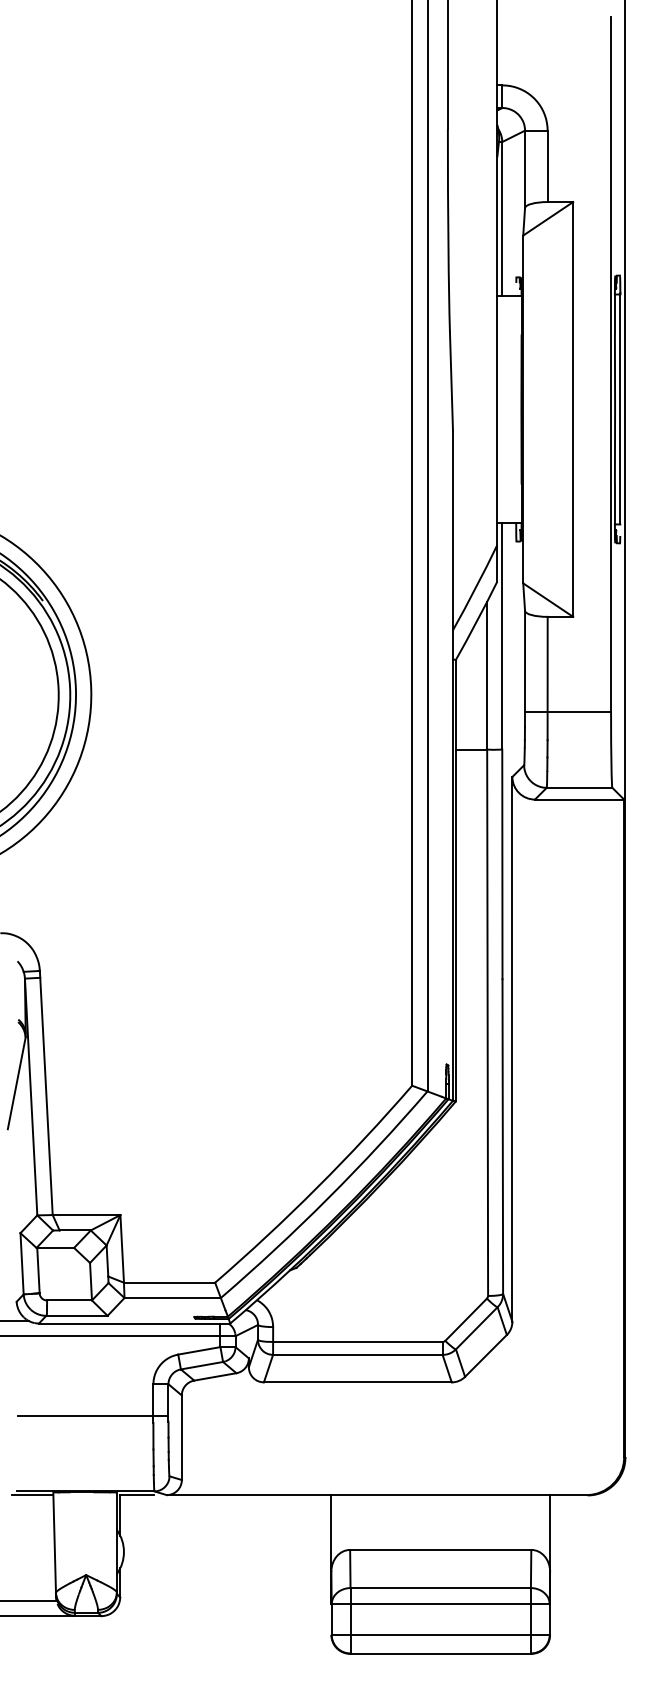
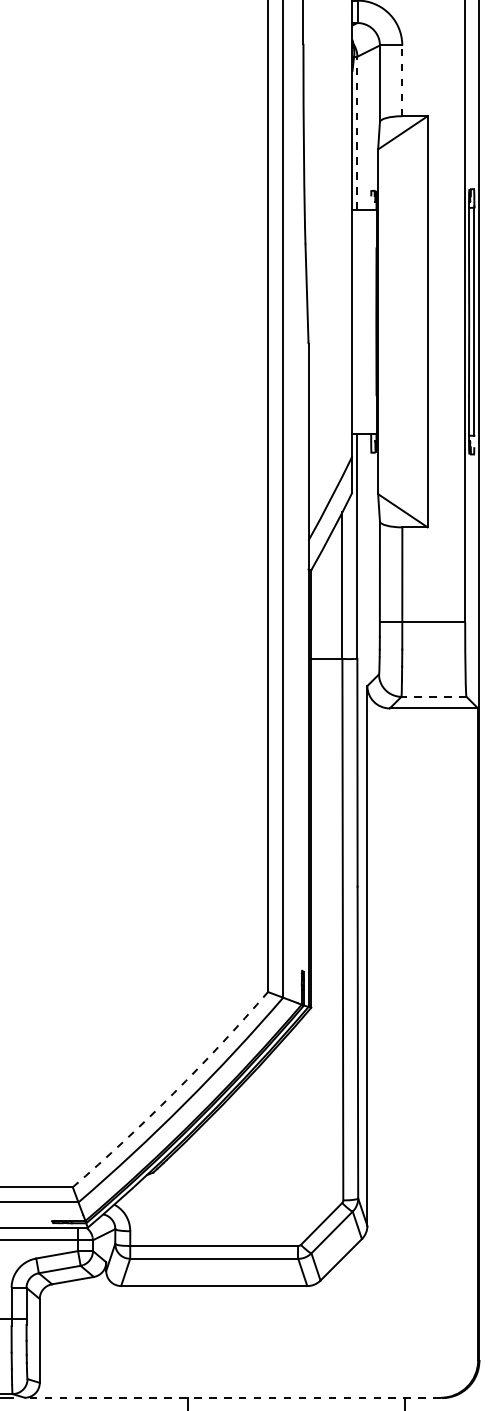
line: (547, 166) -> (402, 80), solid -> dashed
line: (502, 218) -> (357, 132), solid -> dashed
line: (579, 787) -> (433, 696), solid -> dashed
arc: (317, 1187) -> (174, 1092), solid -> dashed
line: (376, 1495) -> (232, 1398), solid -> dashed

